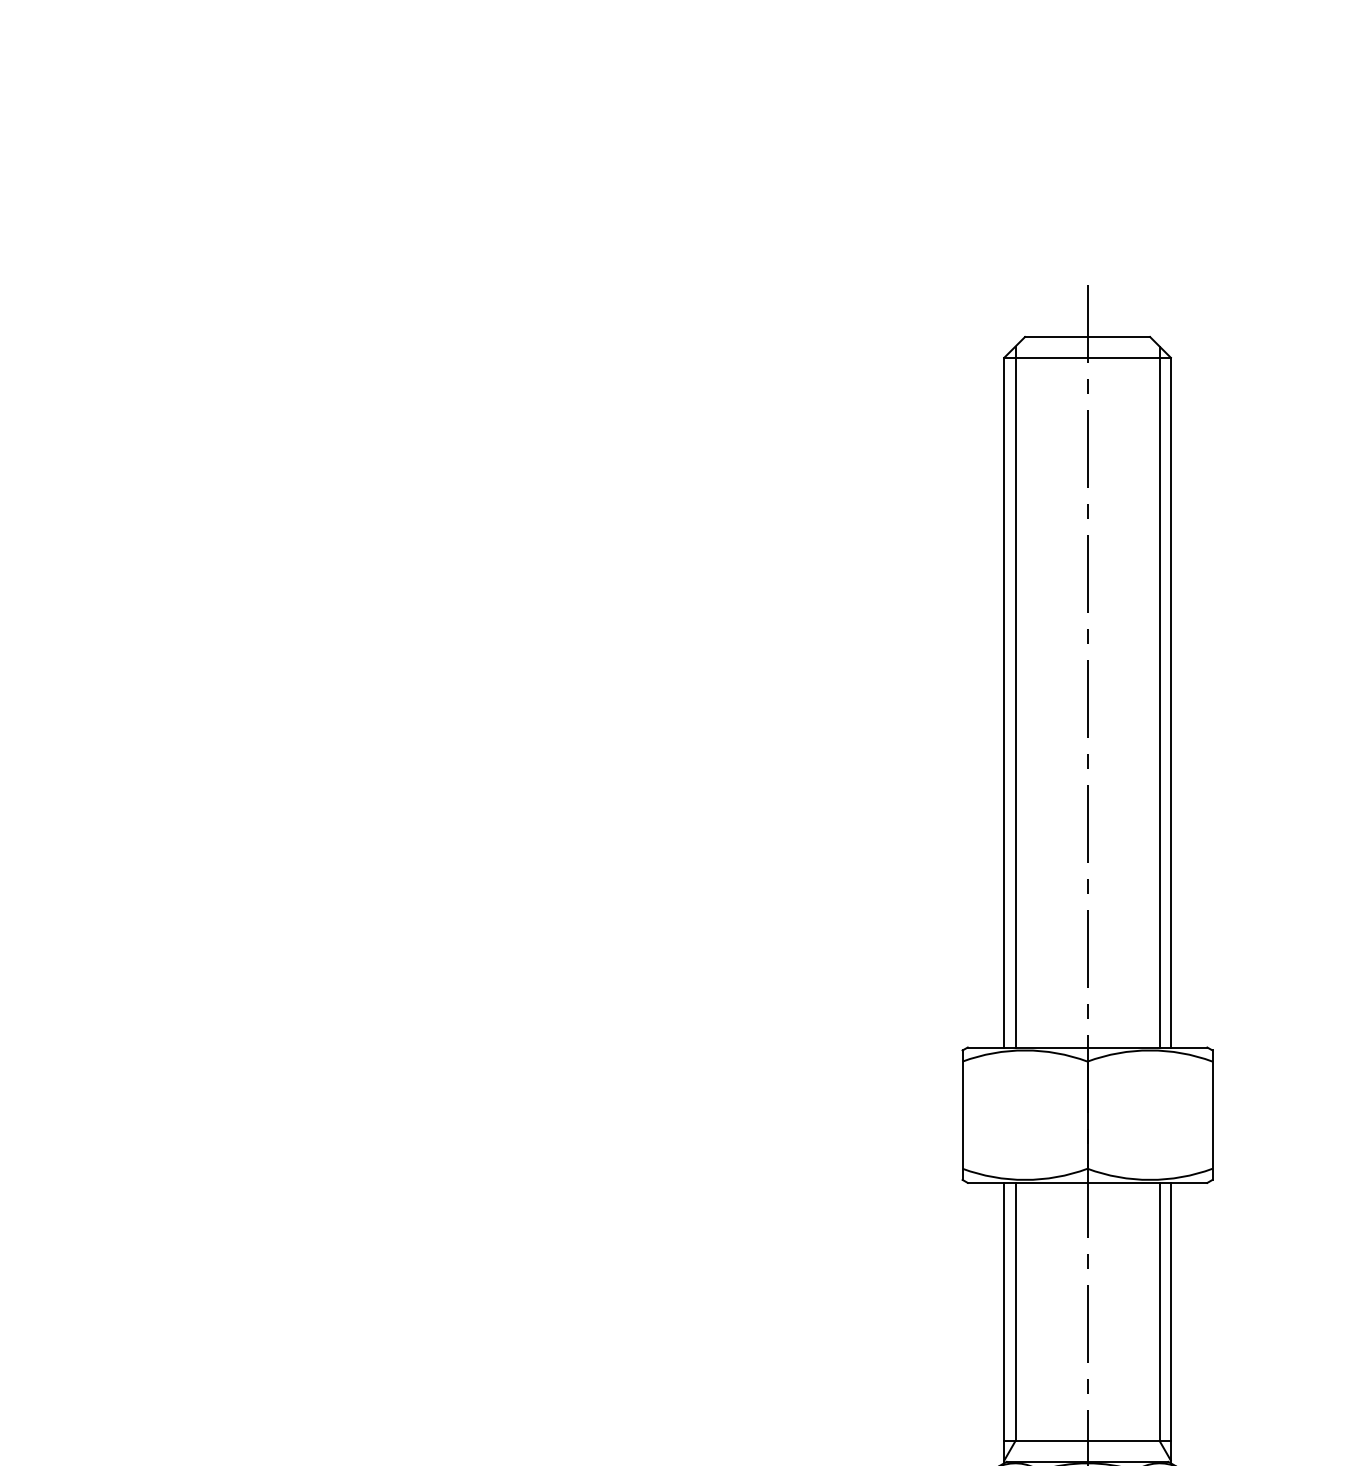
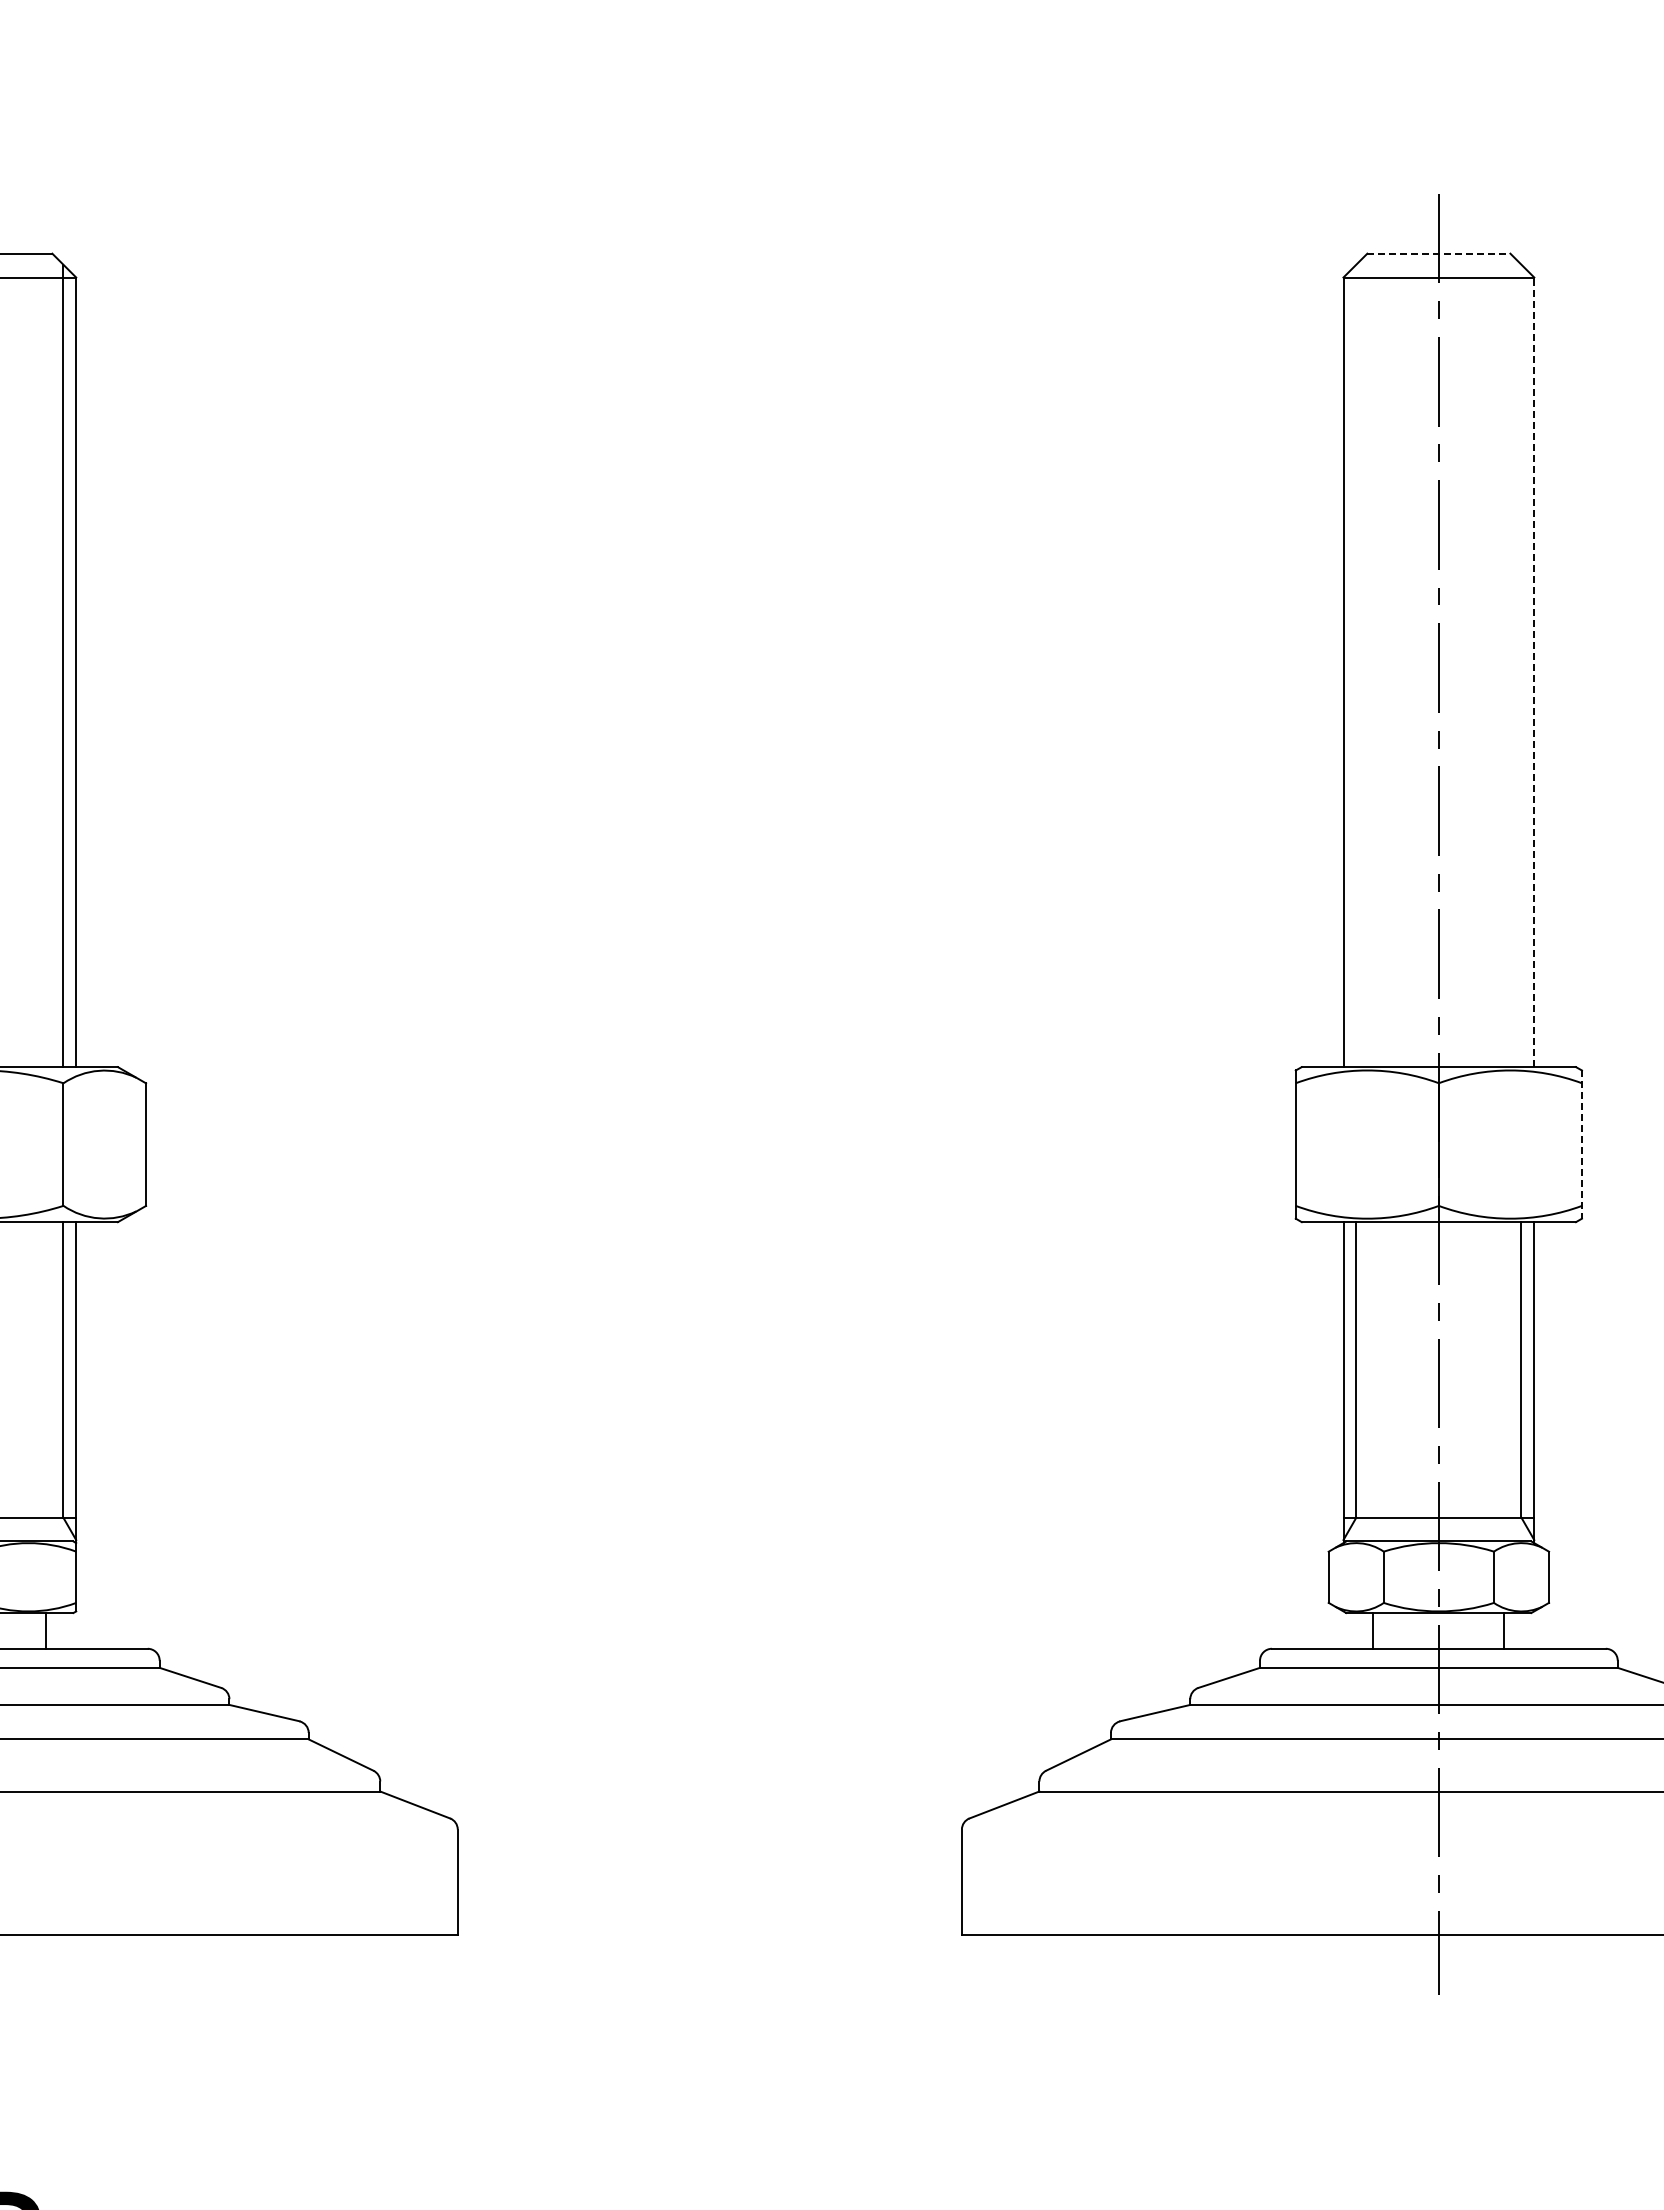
line: (1087, 336) -> (1438, 253), solid -> dashed
line: (1015, 696) -> (1356, 665), removed
line: (1159, 696) -> (1521, 665), removed
line: (1171, 702) -> (1534, 672), solid -> dashed
line: (1212, 1115) -> (1581, 1145), solid -> dashed

